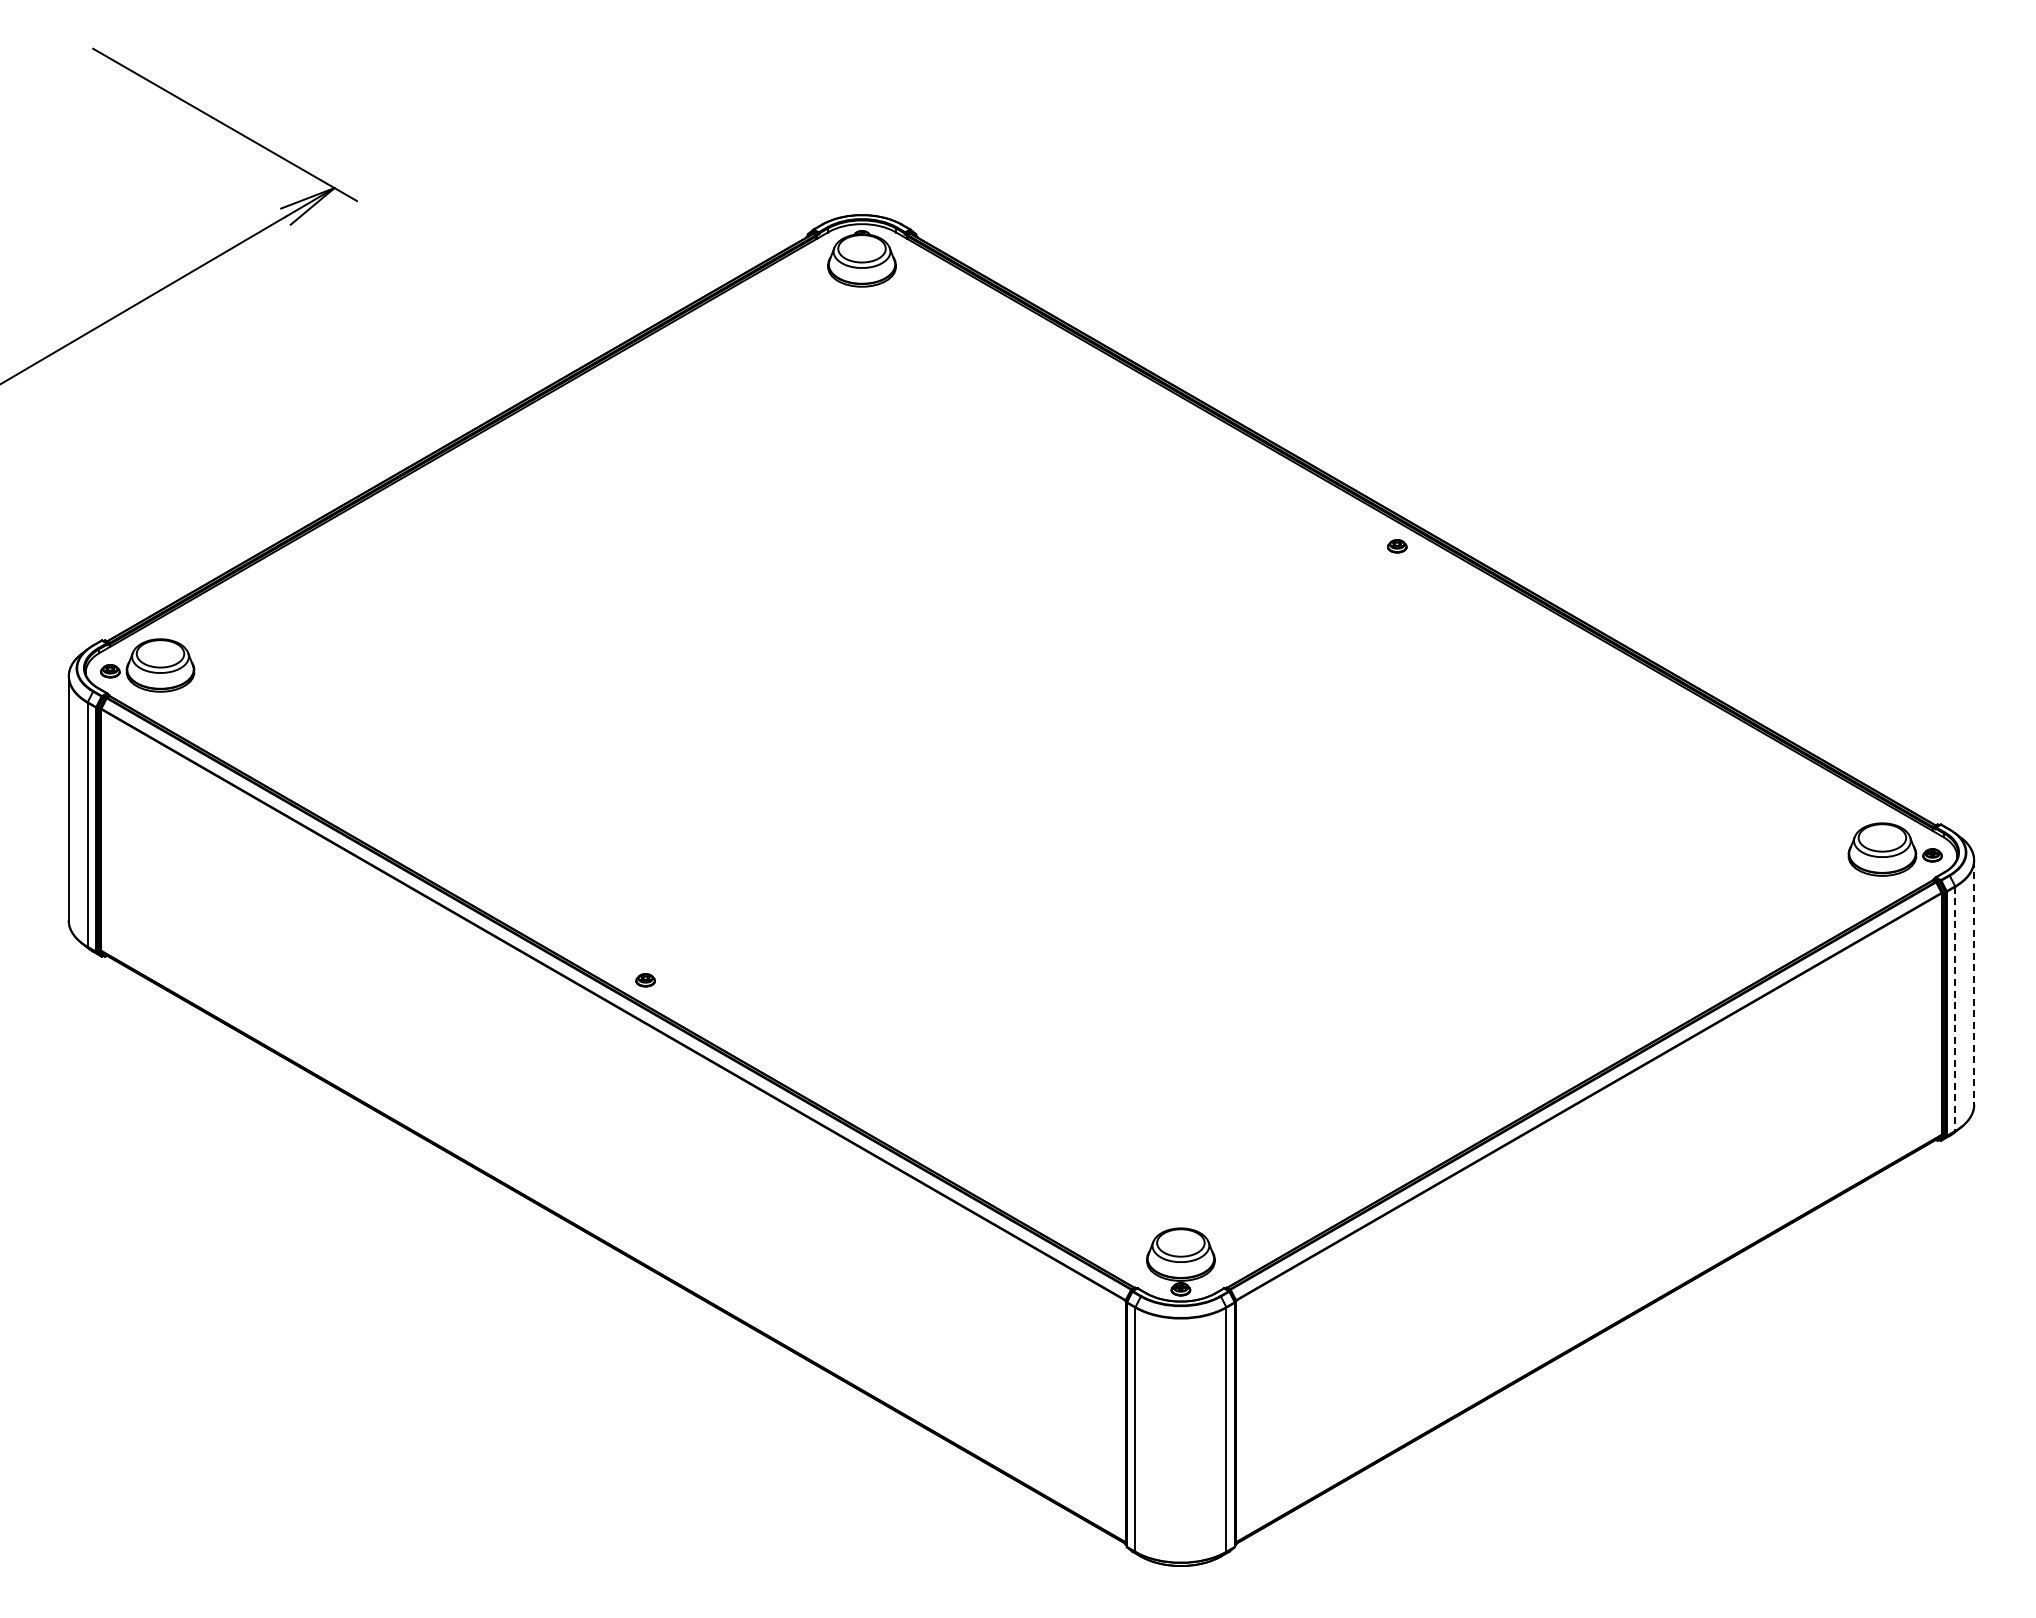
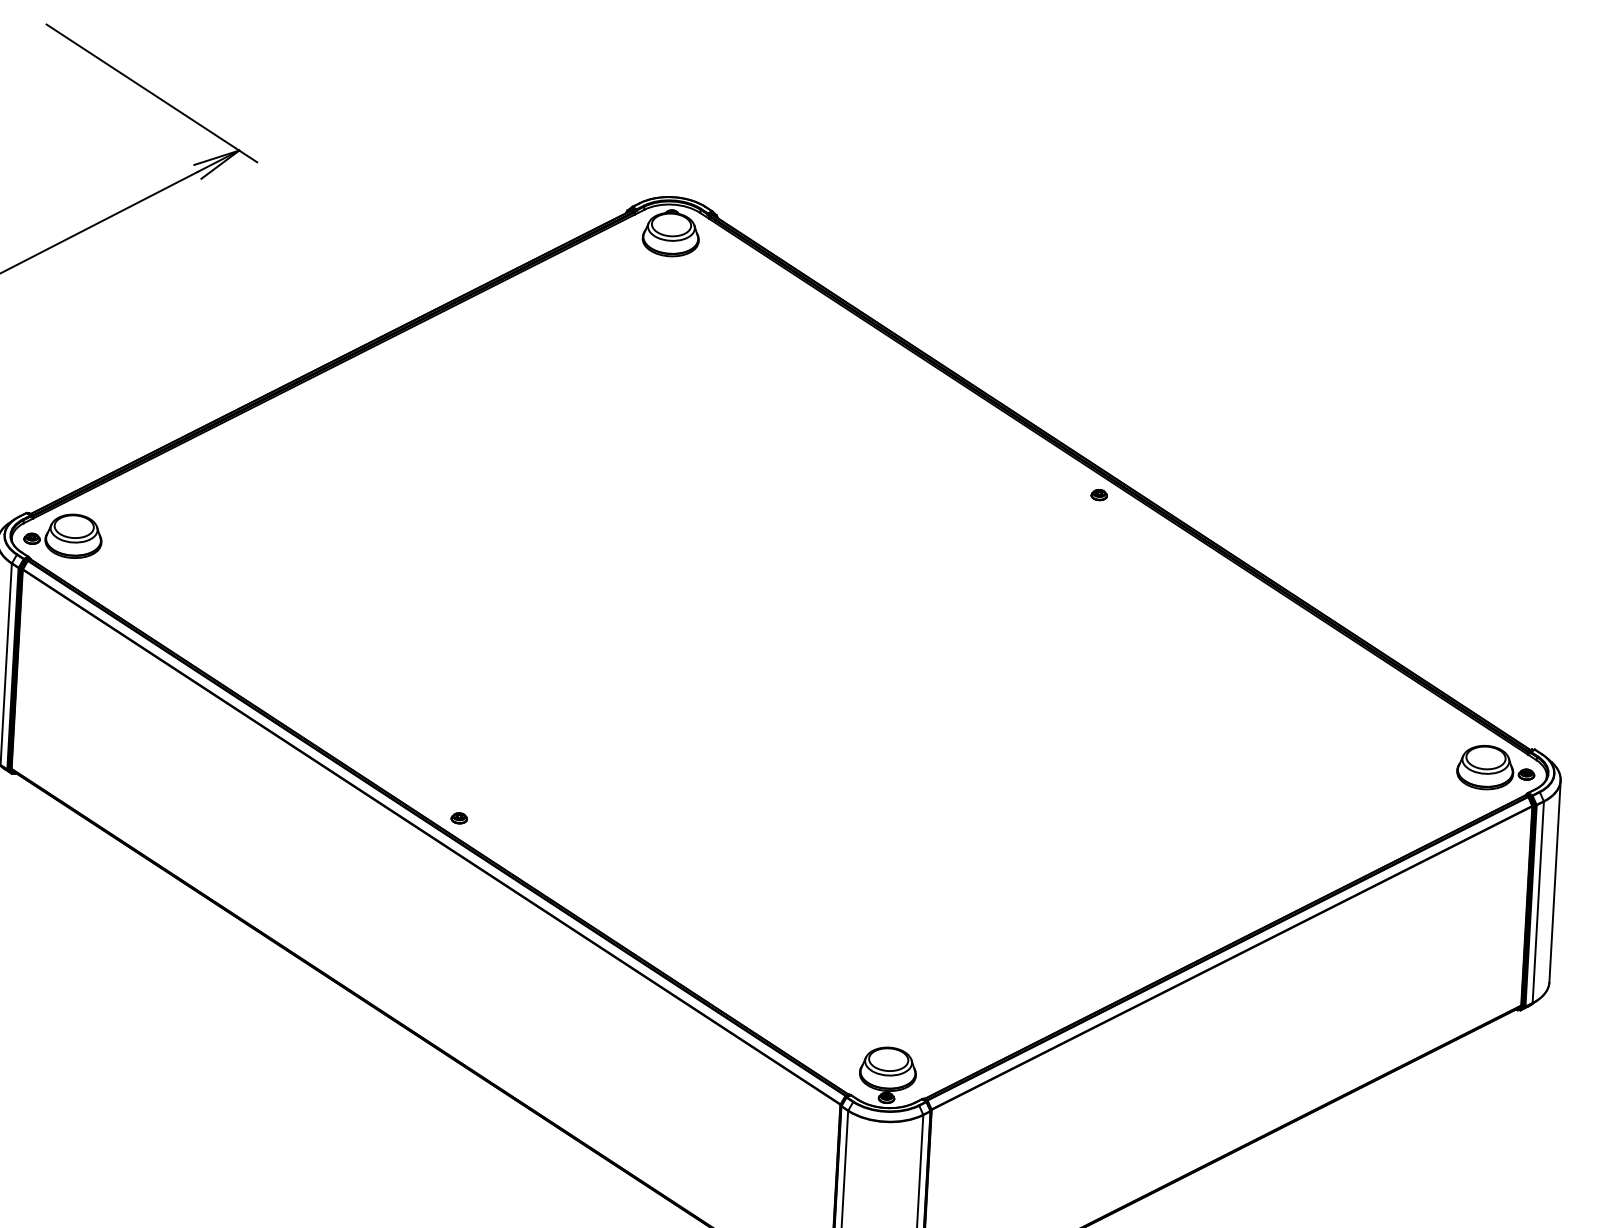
line: (1974, 983) -> (1555, 882), dashed -> solid
line: (1955, 1009) -> (1538, 902), dashed -> solid

